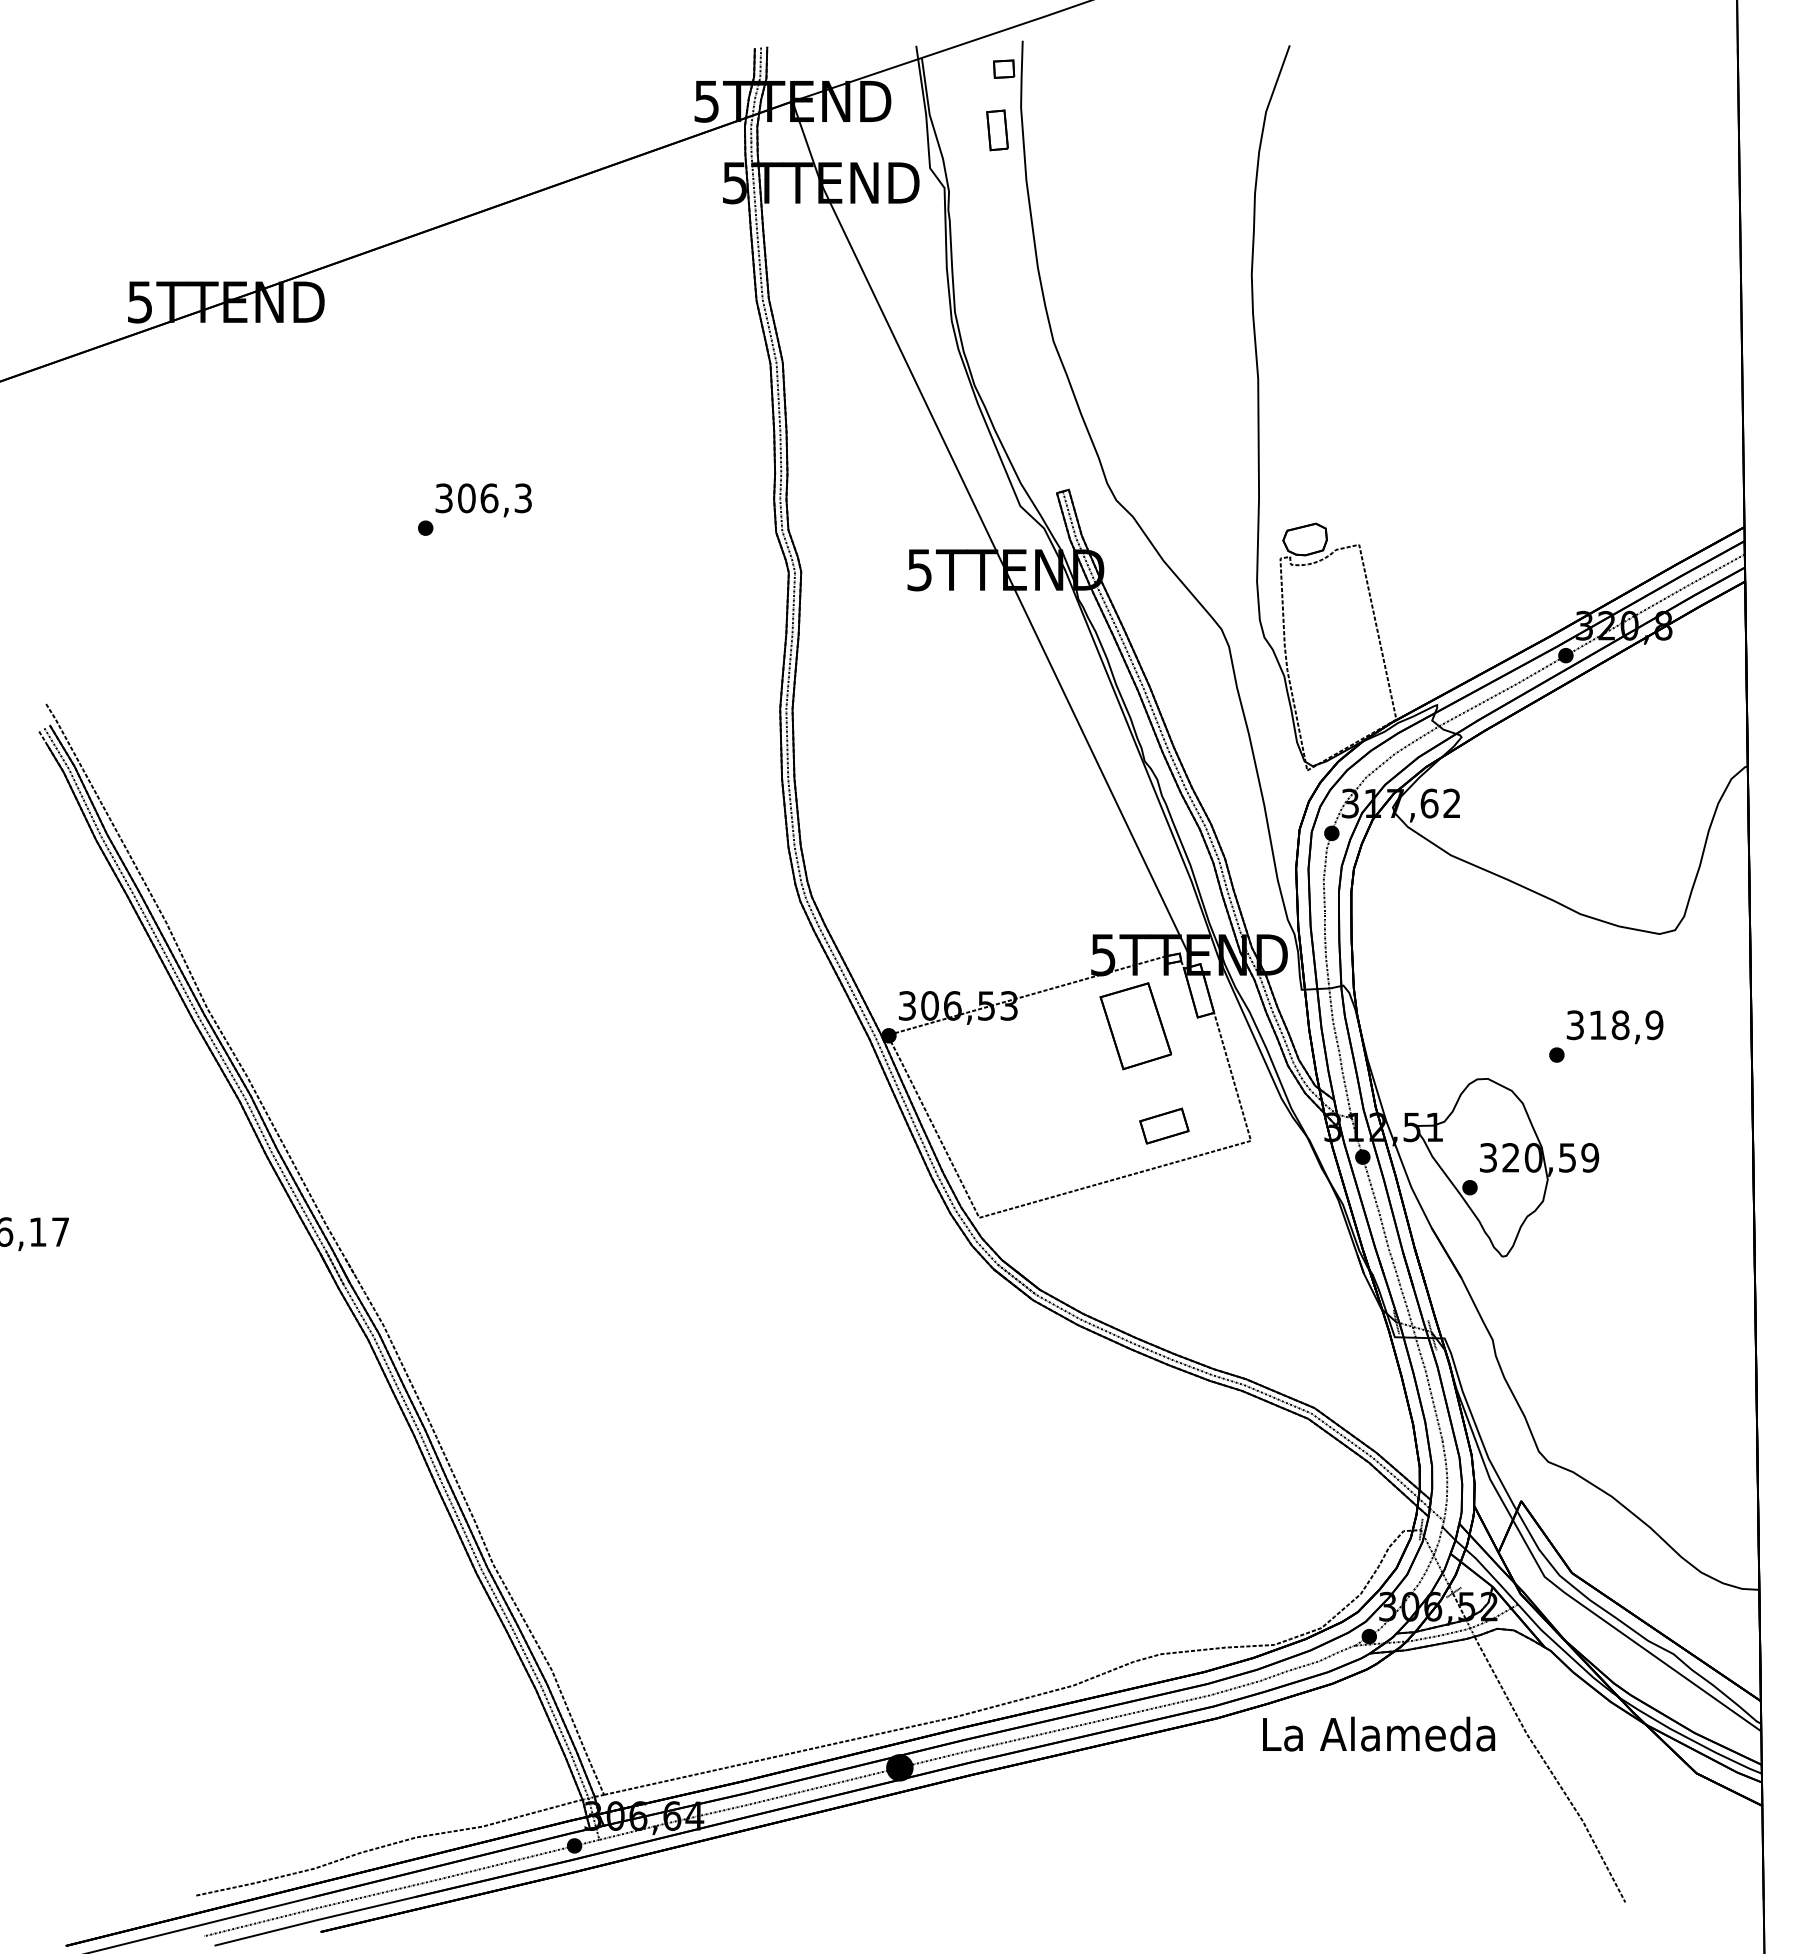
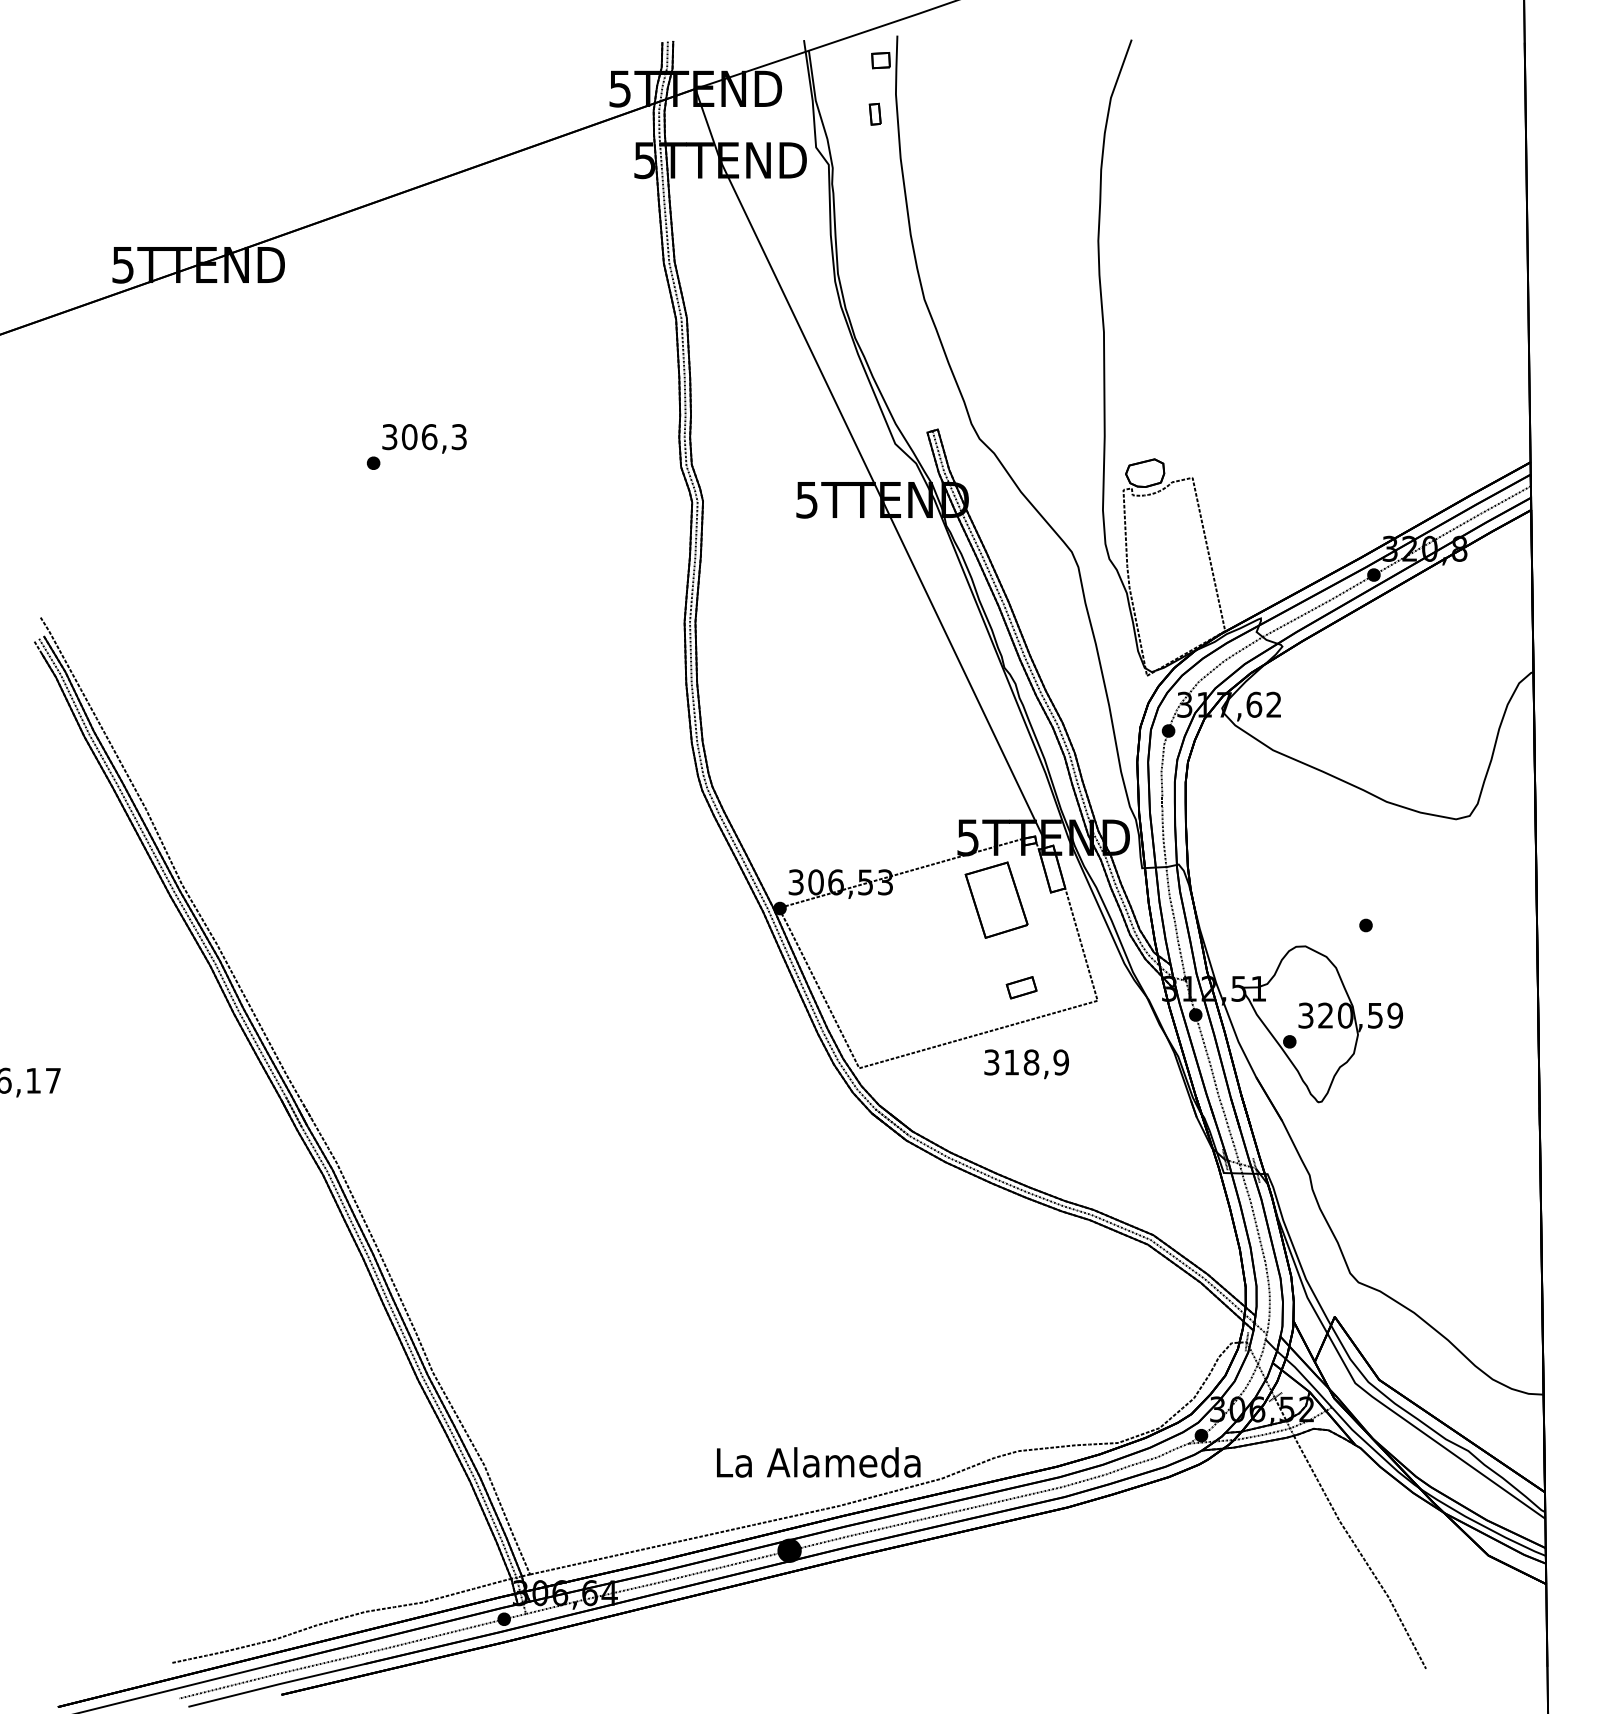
part: (997, 130) -> (875, 114), size x0.6
text: (1614, 1027) -> (1026, 1064), moved
part: (1164, 1125) -> (1021, 987), size x0.7
text: (1379, 1733) -> (819, 1461), moved

